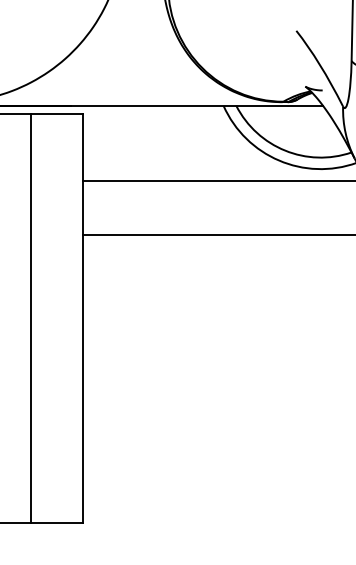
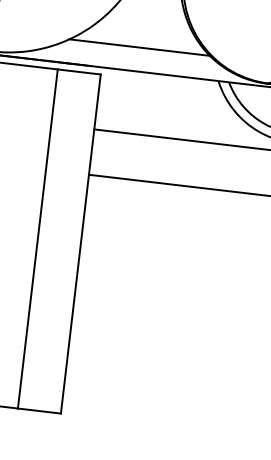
line: (124, 77) -> (139, 47), added

